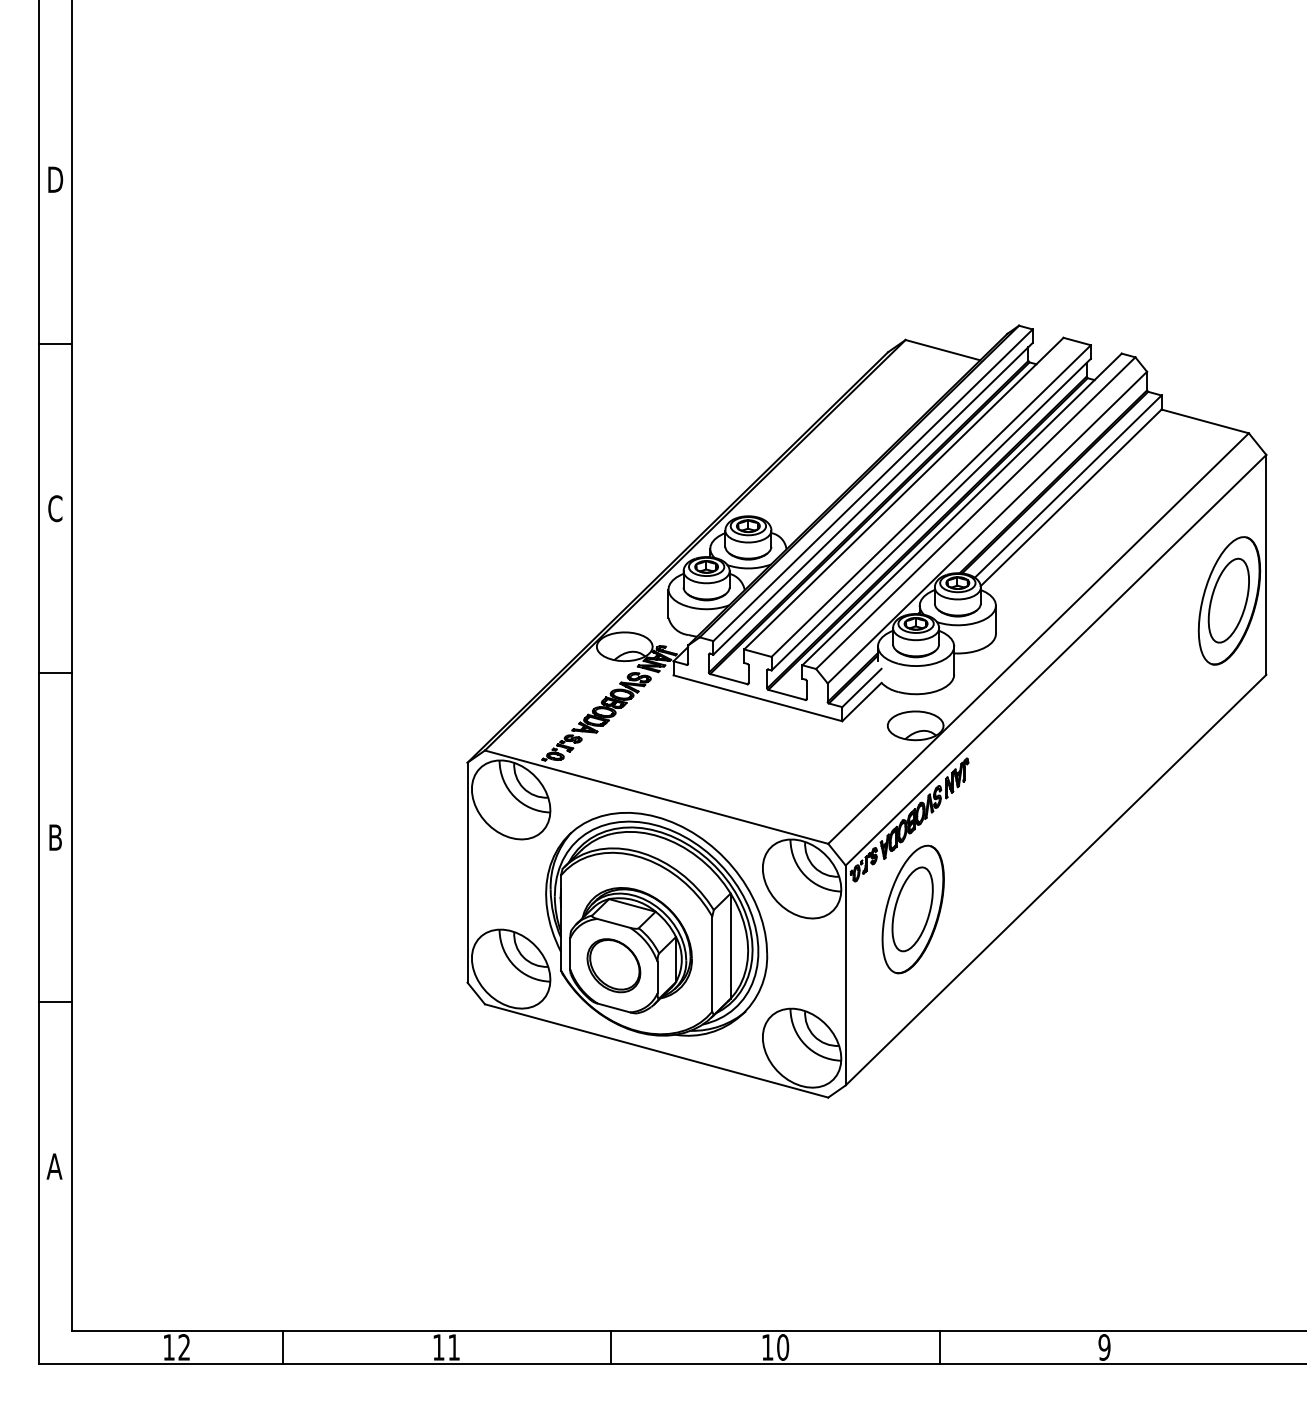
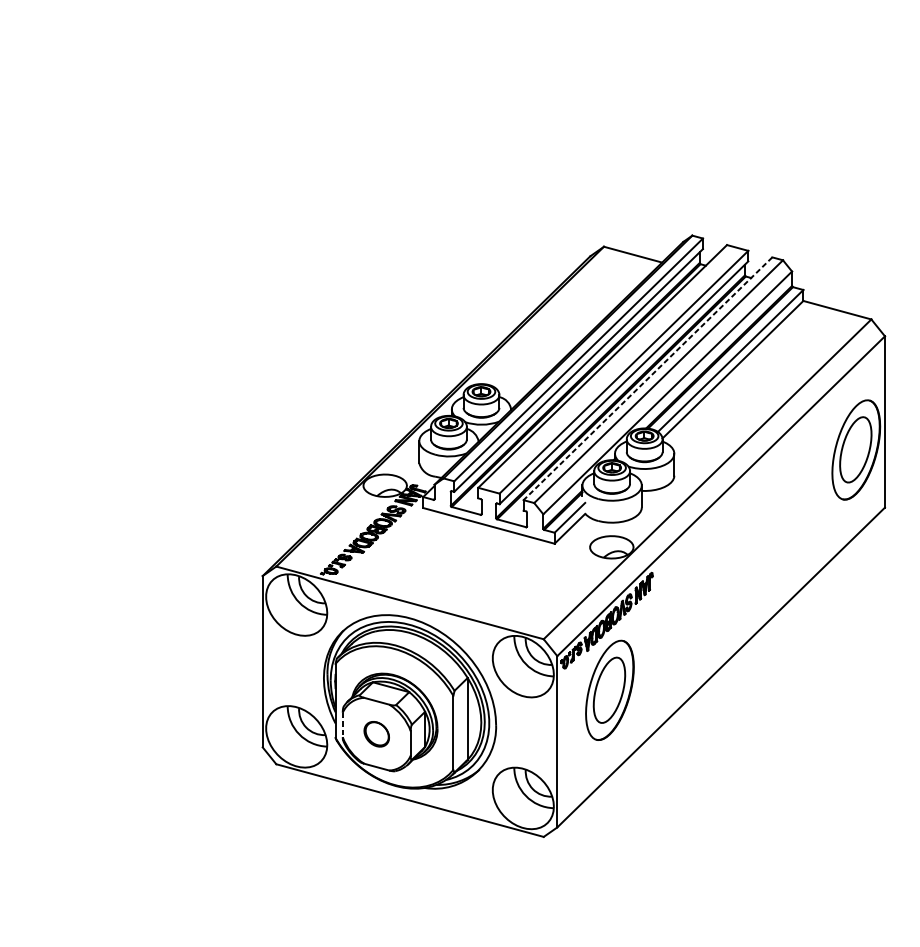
line: (961, 509) -> (647, 378), solid -> dashed
line: (570, 953) -> (342, 724), solid -> dashed
part: (613, 965) -> (376, 734), size x0.6

